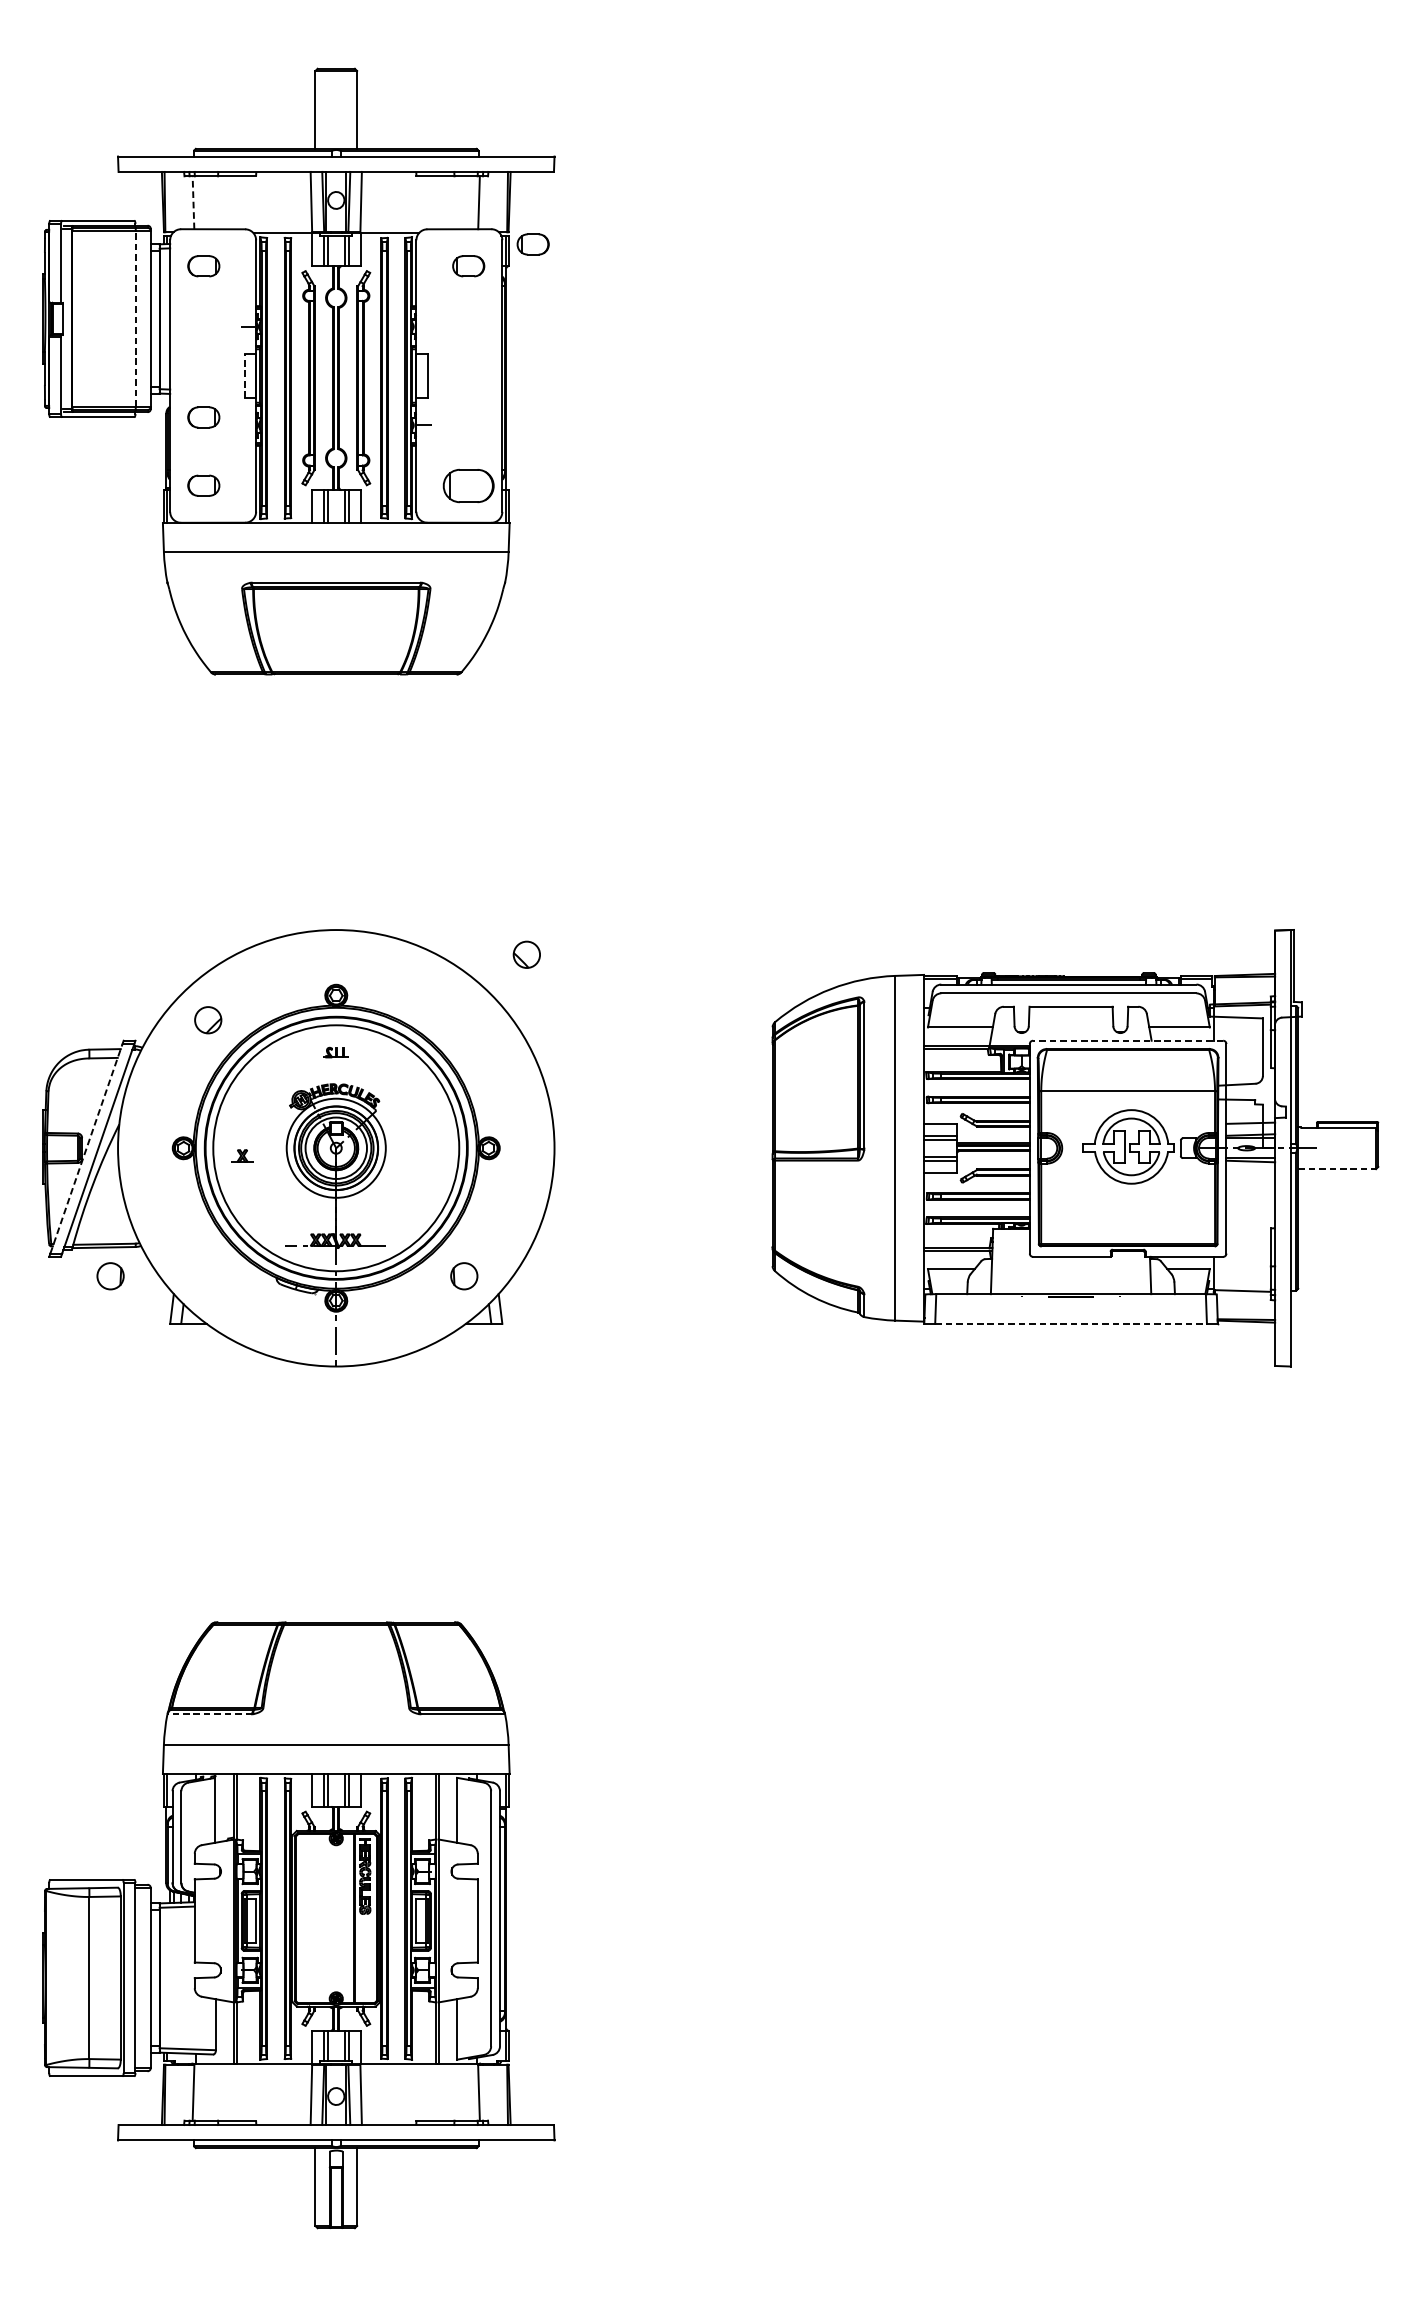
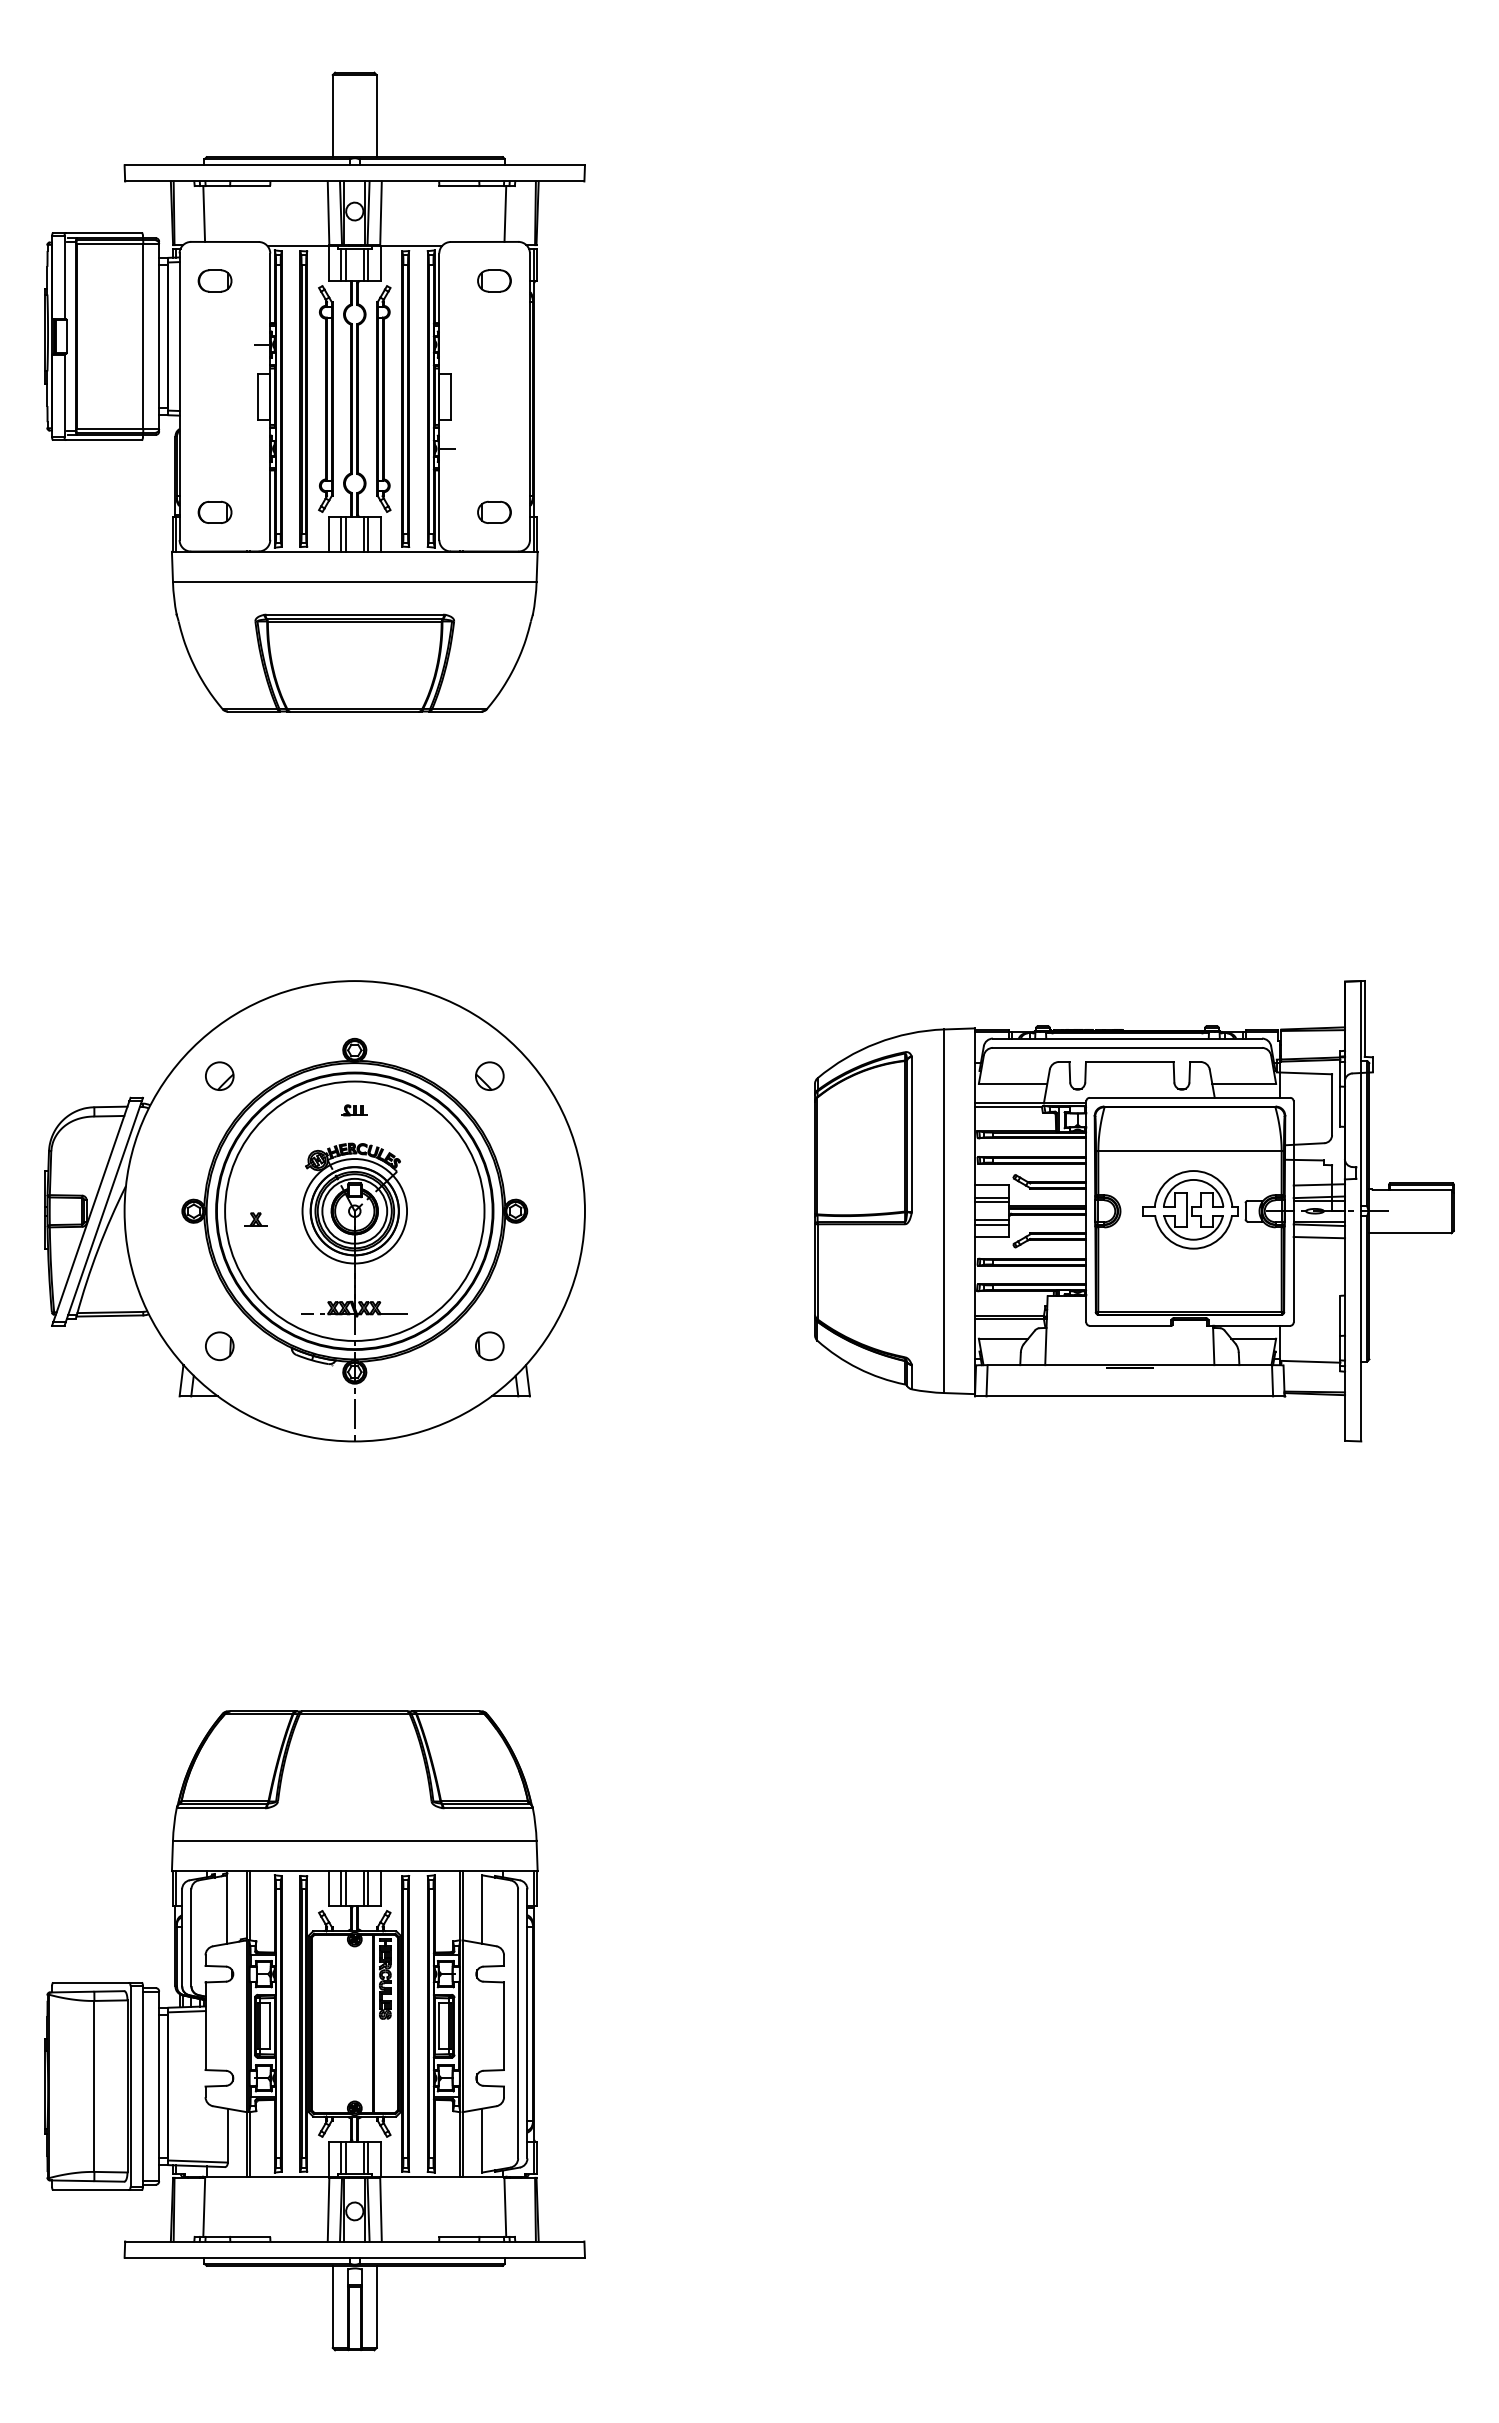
line: (193, 203) -> (204, 214), dashed -> solid
part: (533, 244) -> (562, 257), removed
line: (135, 318) -> (143, 336), dashed -> solid
line: (244, 375) -> (258, 396), dashed -> solid
part: (203, 416) -> (214, 439), removed
part: (468, 484) -> (494, 511), size x0.62
part: (526, 954) -> (489, 1075), moved
line: (1127, 1040) -> (1189, 1097), dashed -> solid
line: (86, 1148) -> (91, 1211), dashed -> solid
line: (1337, 1169) -> (1410, 1233), dashed -> solid
line: (1250, 1173) -> (1319, 1237), added
part: (110, 1275) -> (219, 1345), moved
line: (1071, 1323) -> (1130, 1396), dashed -> solid
line: (209, 1714) -> (221, 1808), dashed -> solid

